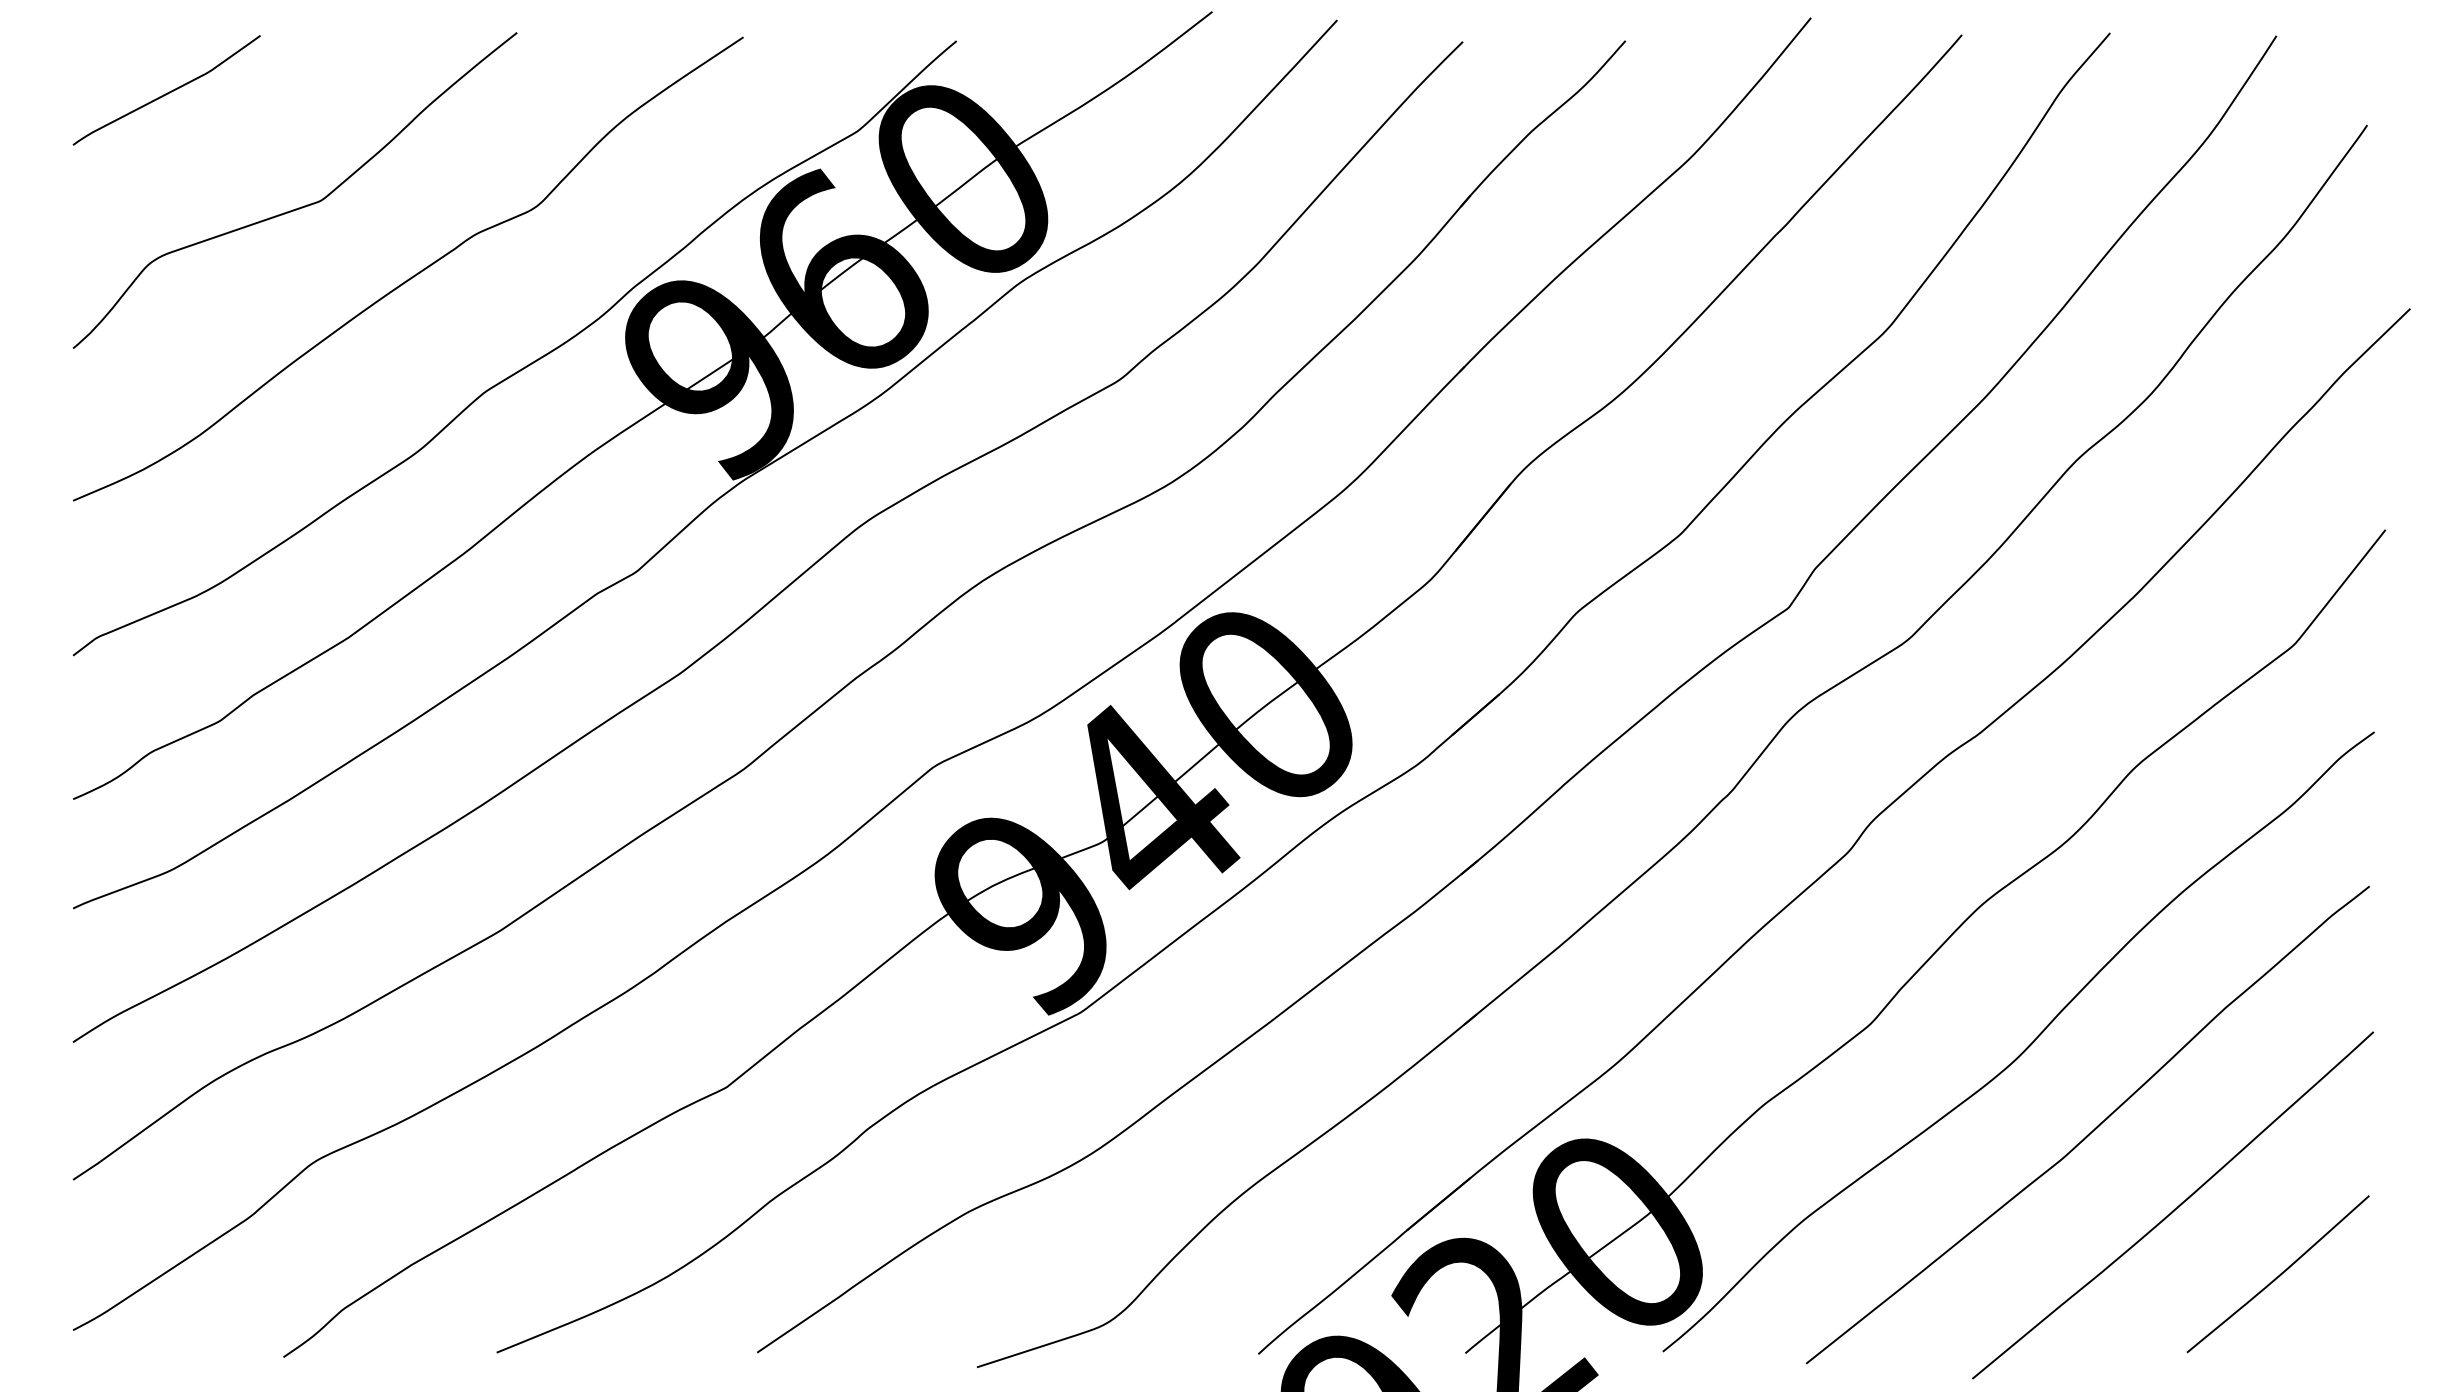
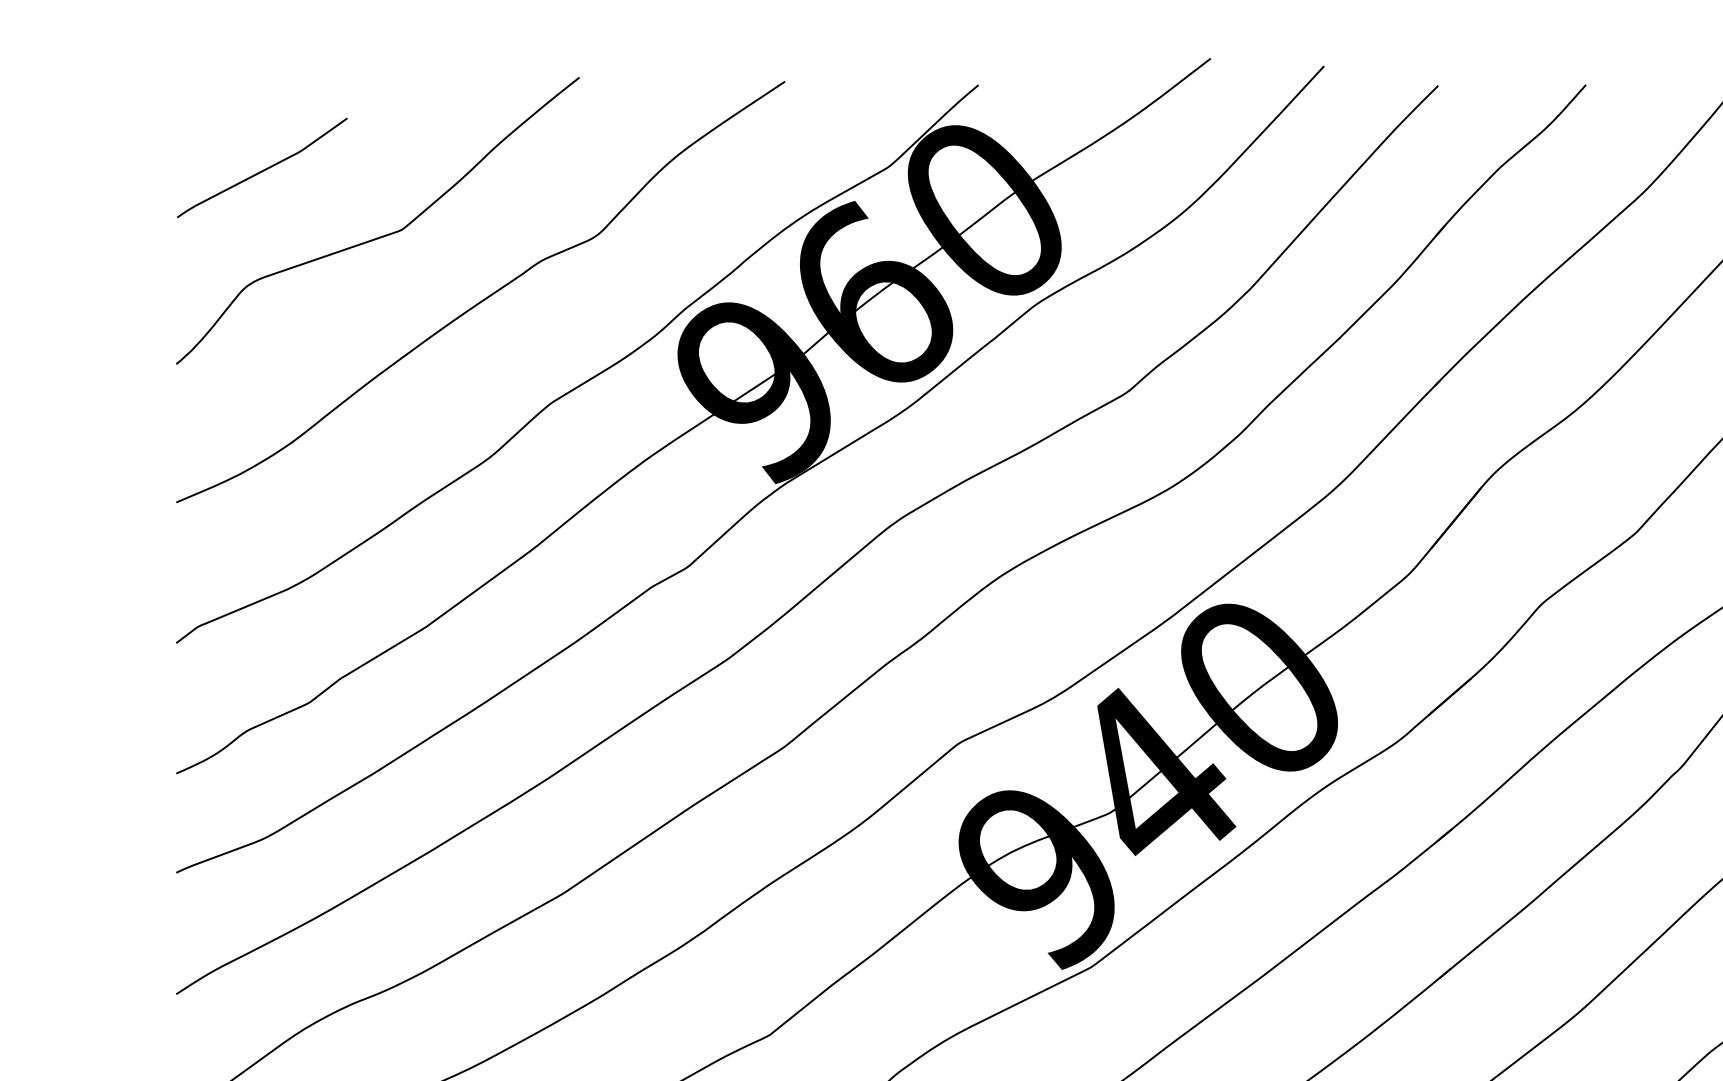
curve: (167, 92) -> (262, 169), moved

